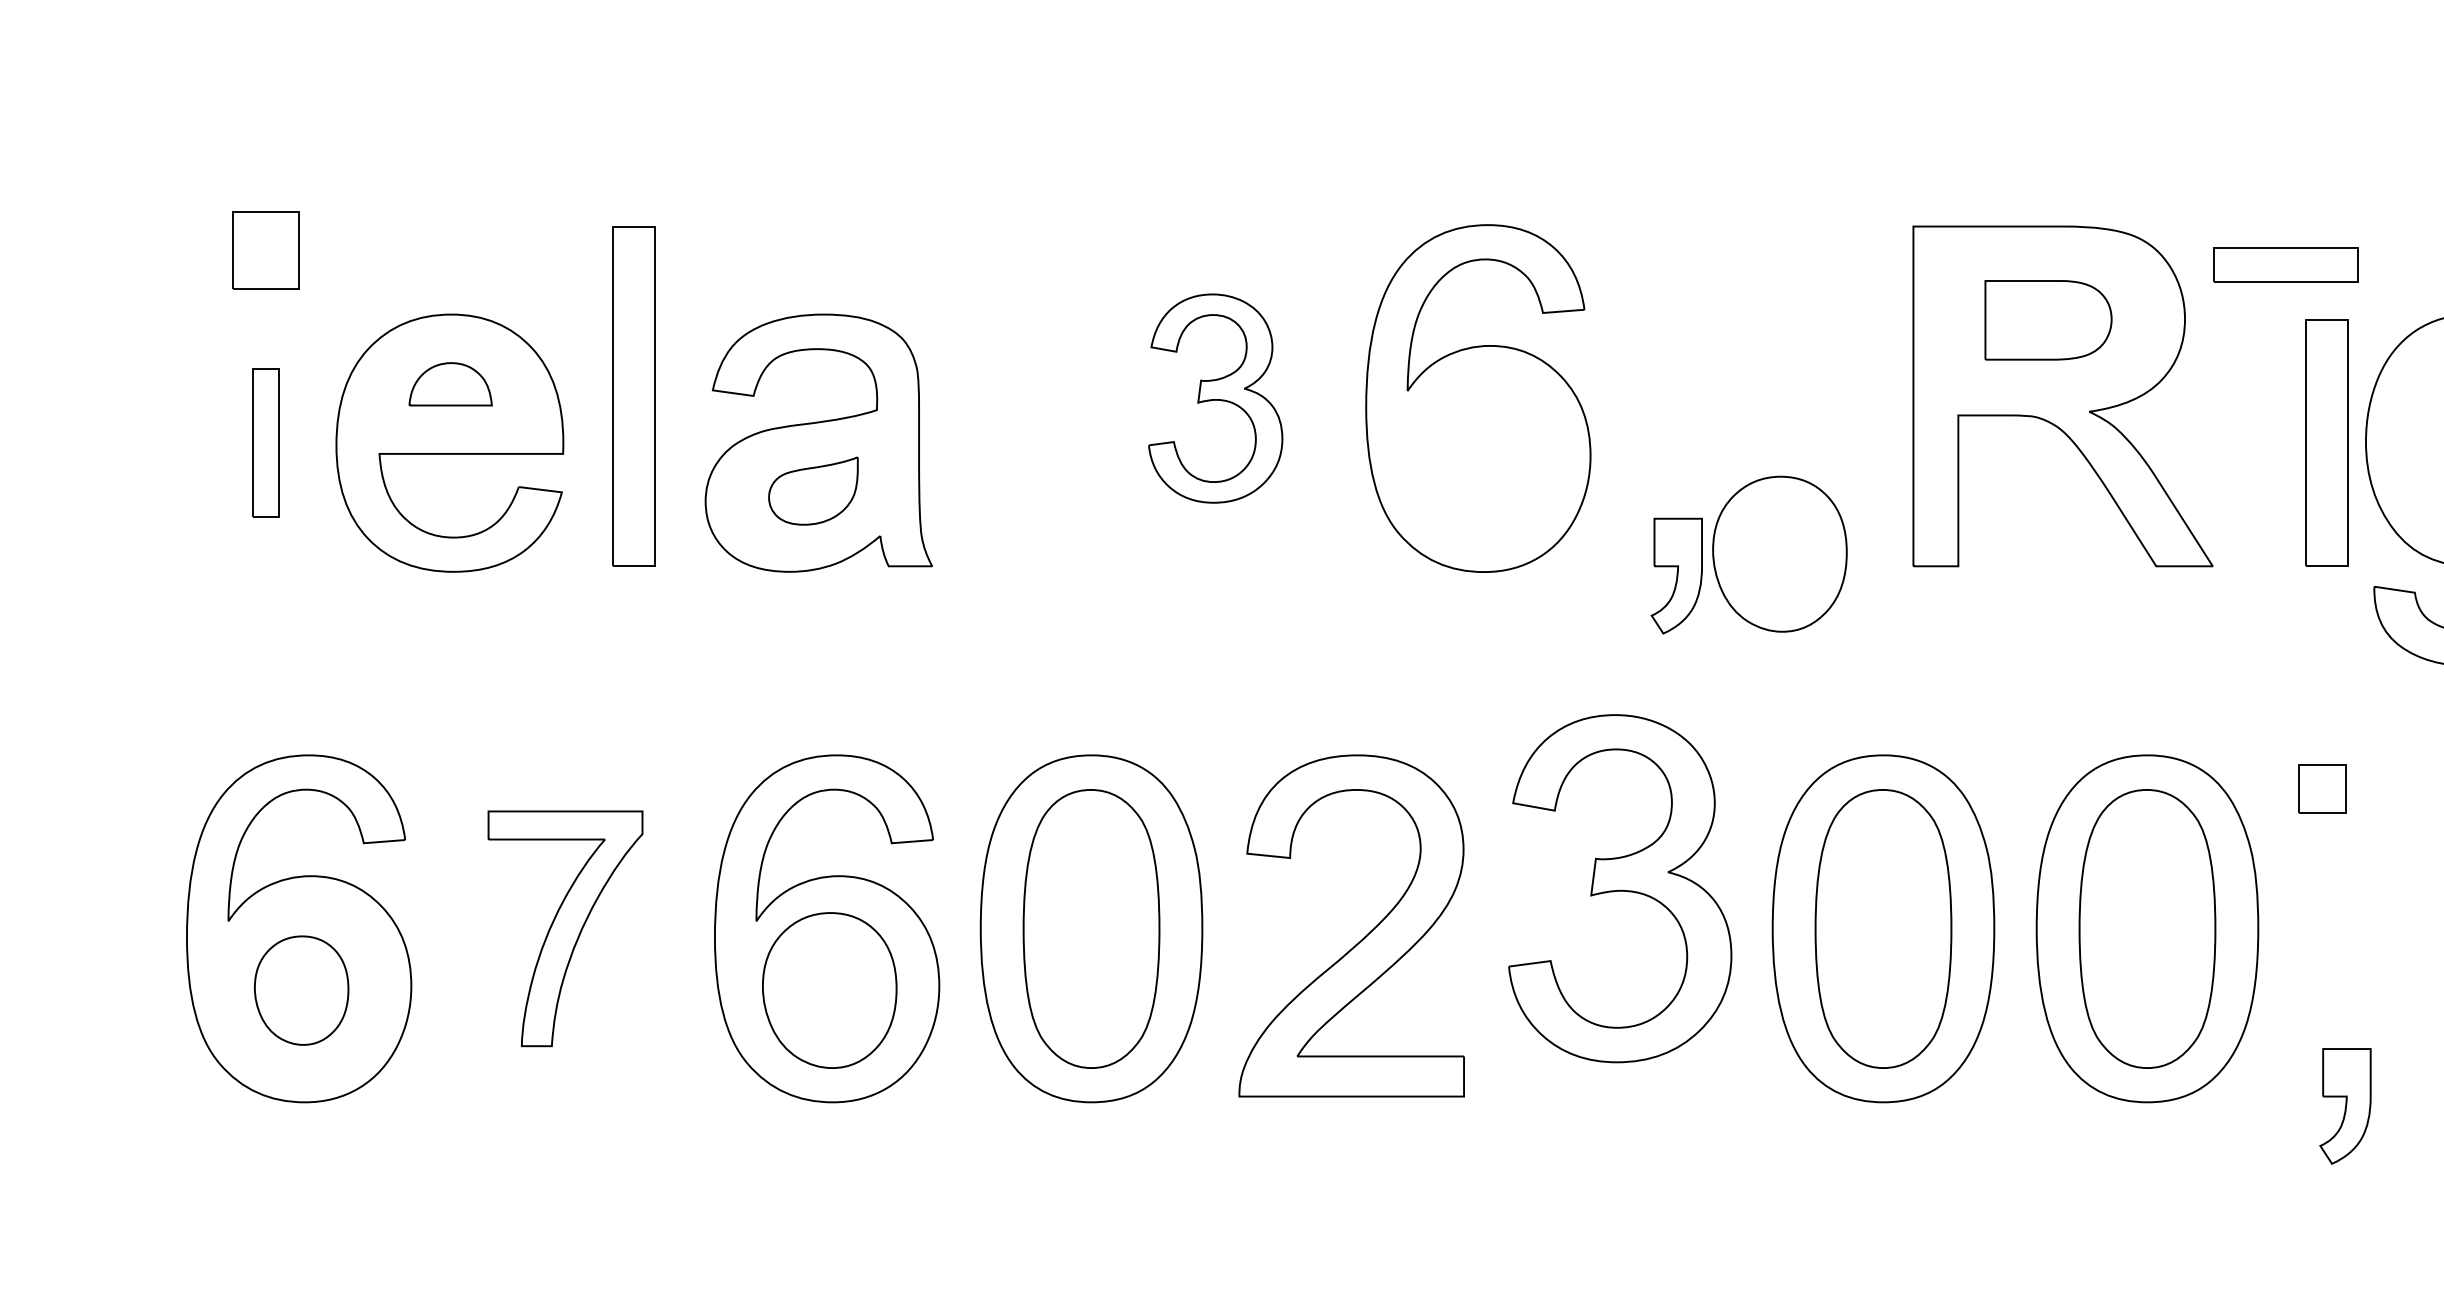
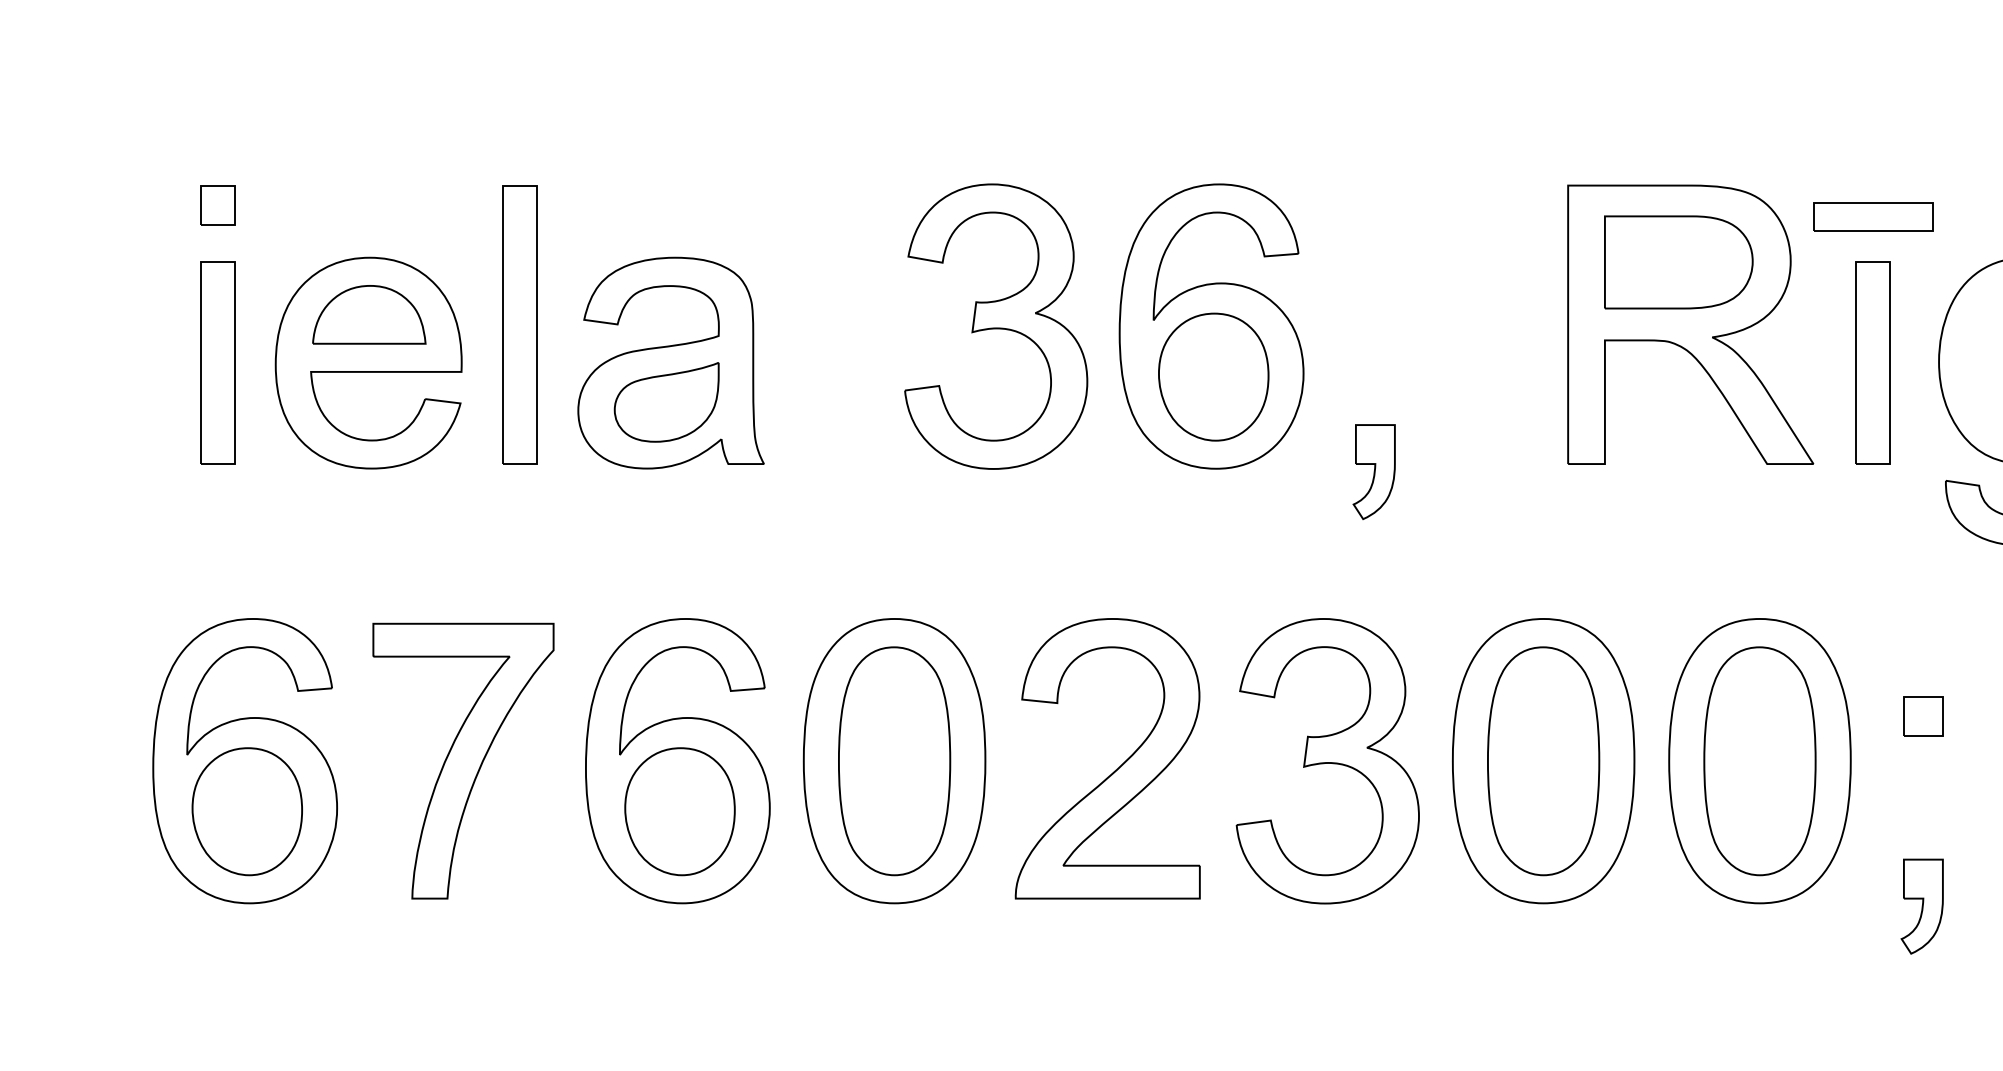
part: (265, 250) -> (217, 205), size x0.62
part: (2048, 320) -> (1678, 262), size x1.43
part: (450, 383) -> (369, 314), size x1.67
part: (1215, 398) -> (996, 326), size x1.67
part: (265, 442) -> (217, 362), size x1.67
part: (2326, 442) -> (1872, 362), moved
part: (813, 491) -> (666, 402), size x1.43
part: (1779, 553) -> (1213, 376), moved
part: (2322, 788) -> (1923, 716), moved
part: (1619, 888) -> (1327, 761), moved
part: (565, 928) -> (463, 760), size x1.43
part: (300, 990) -> (246, 811), size x1.43

